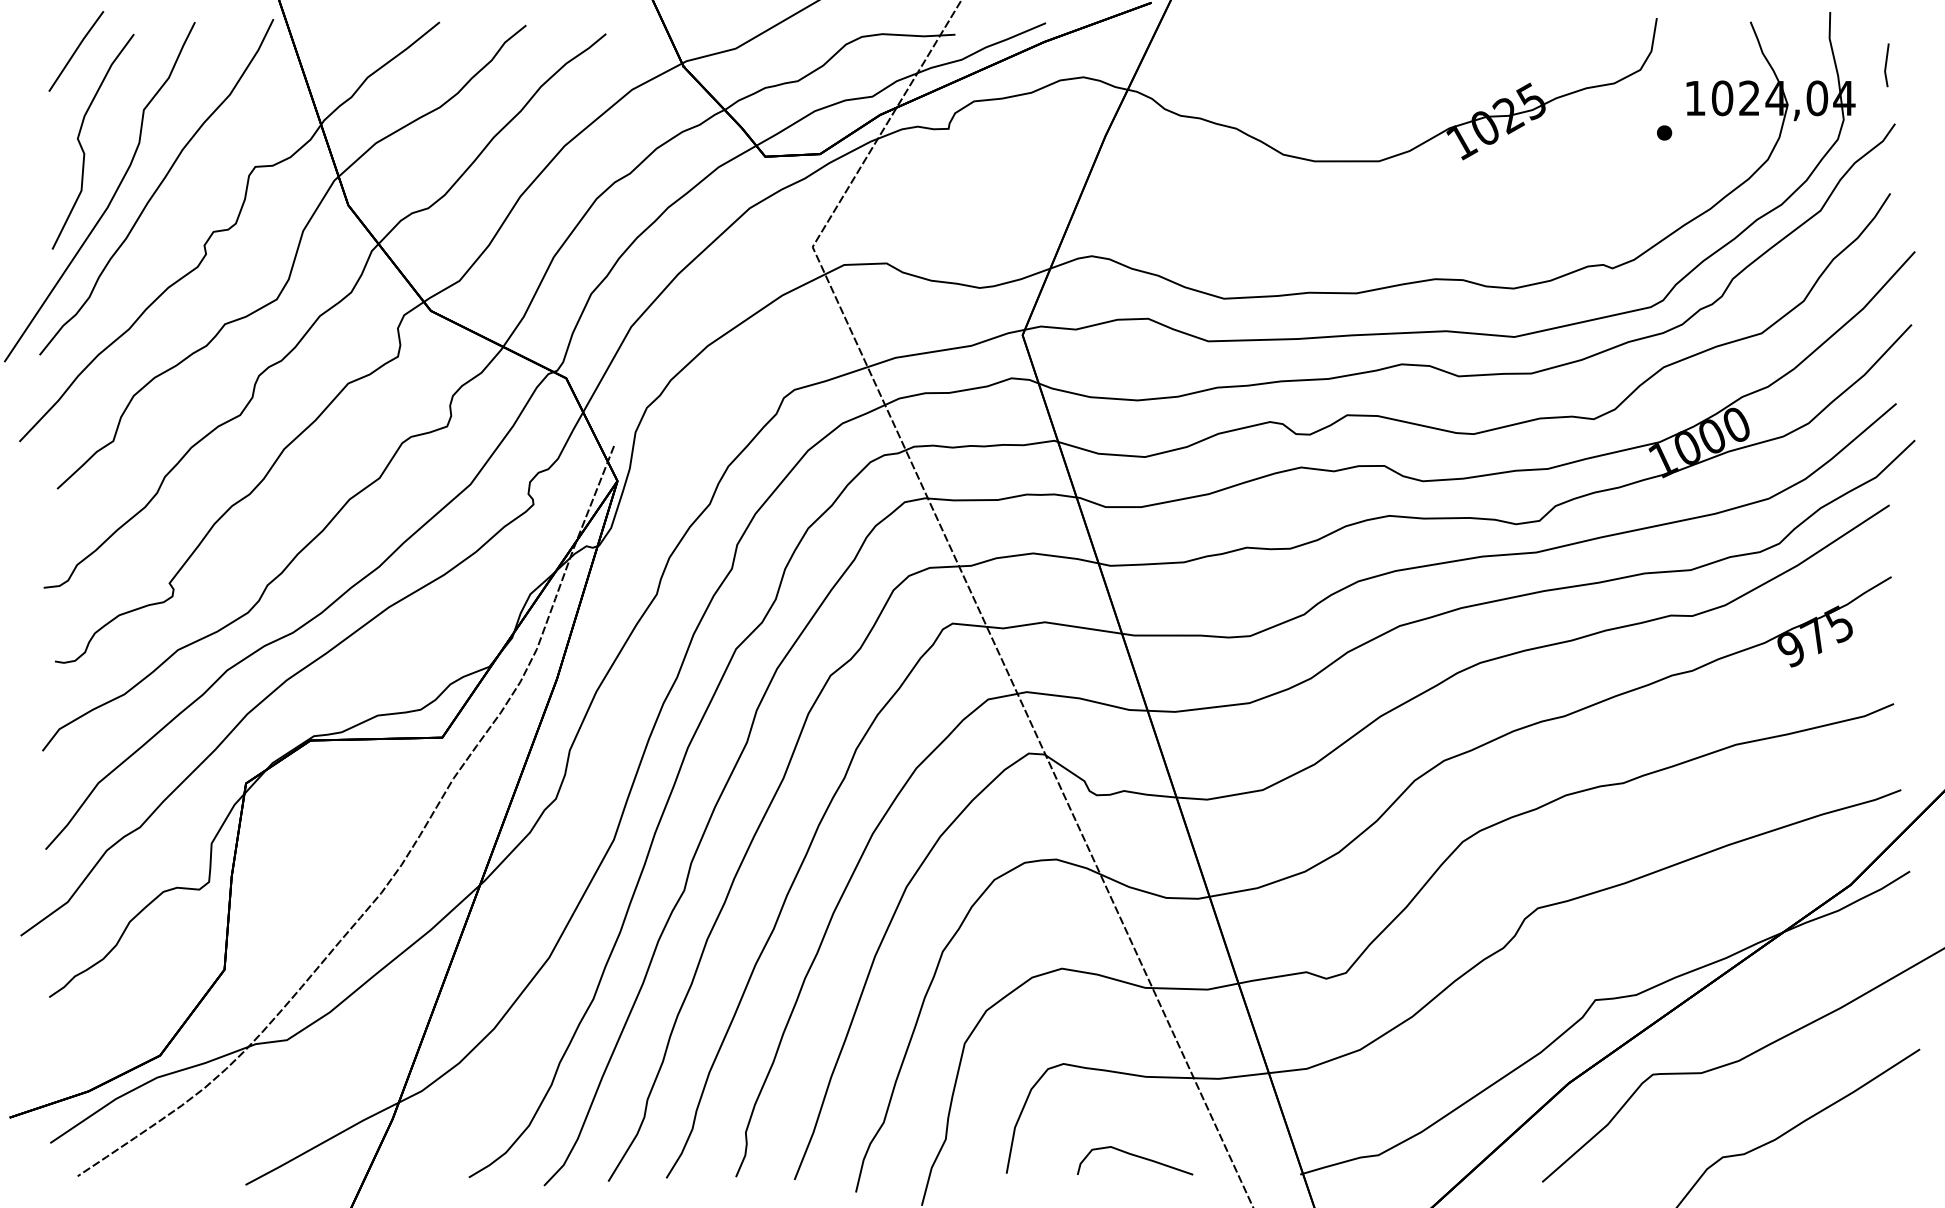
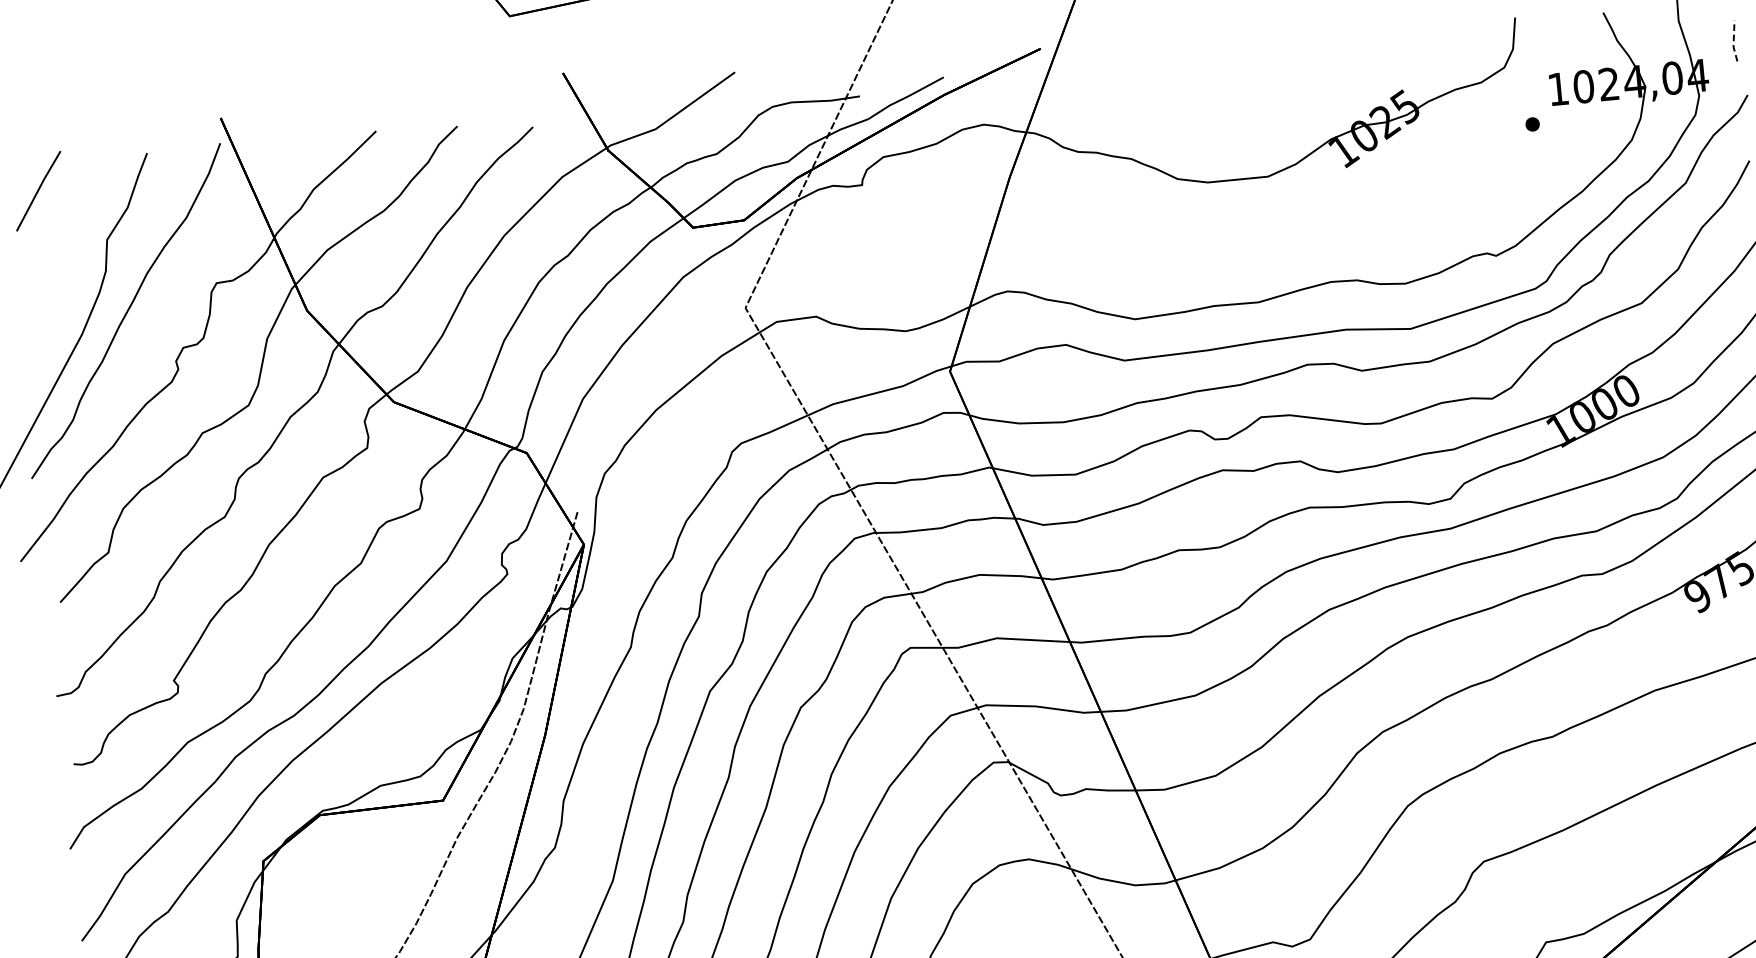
line: (1885, 65) -> (1733, 41), solid -> dashed
curve: (82, 146) -> (52, 279), removed

